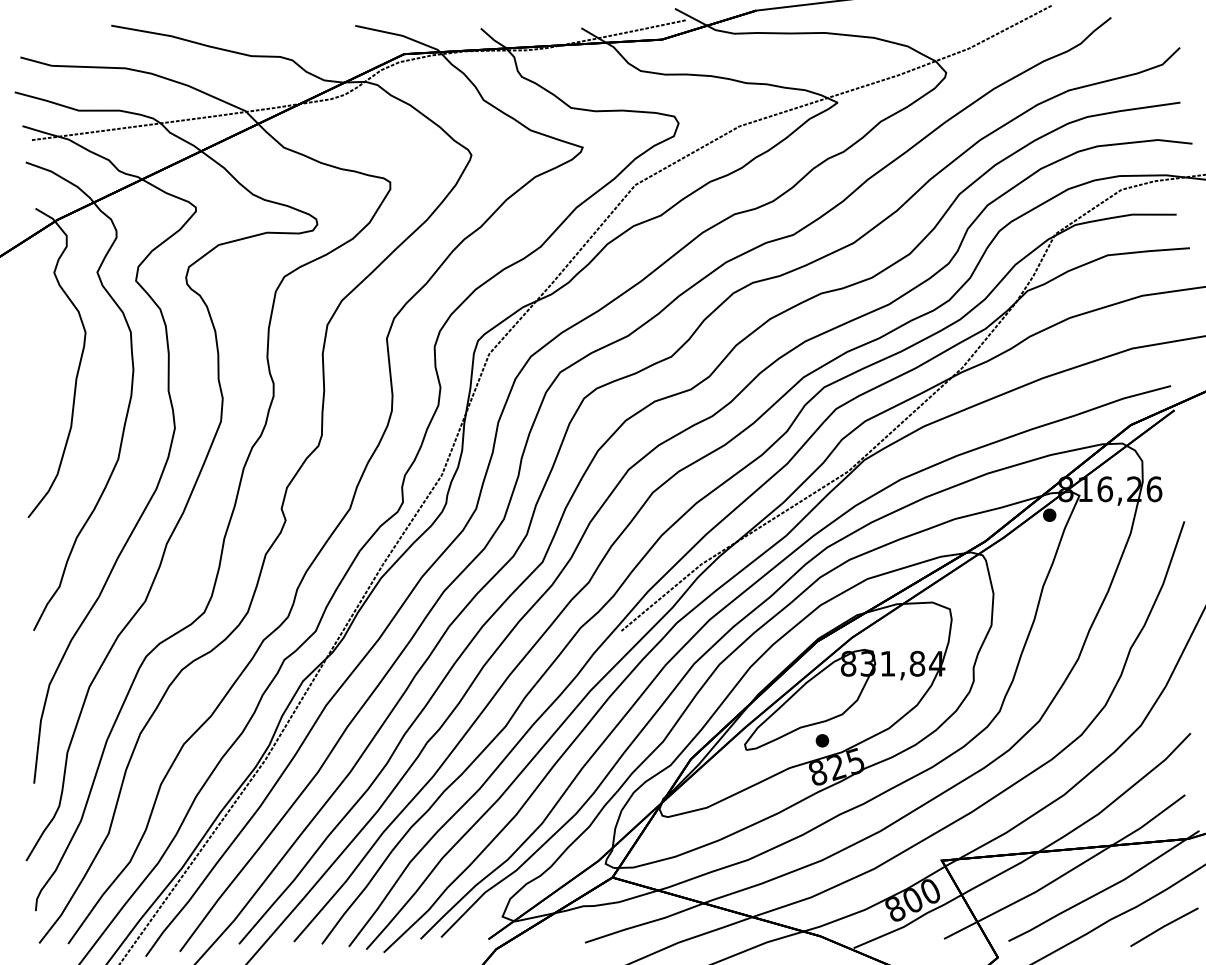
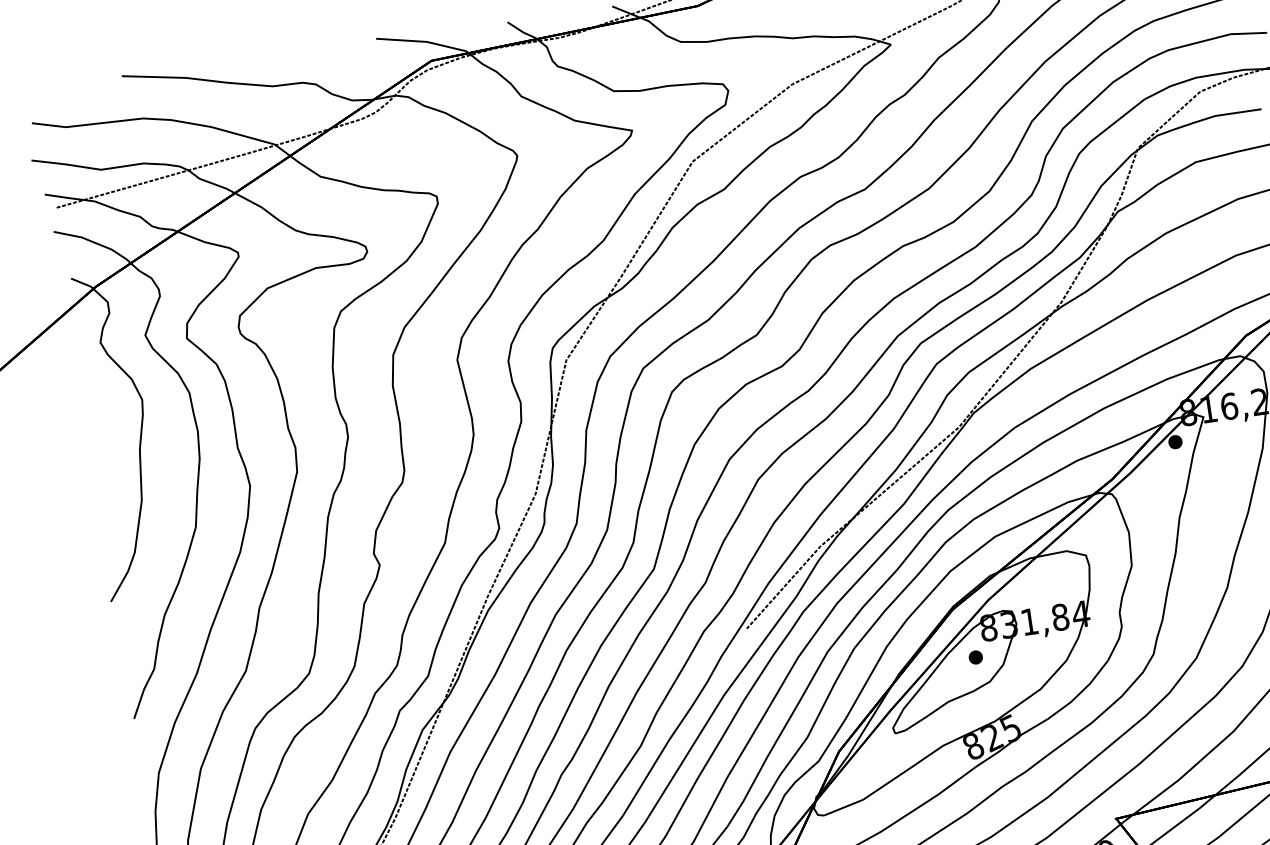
part: (822, 740) -> (975, 657), moved

